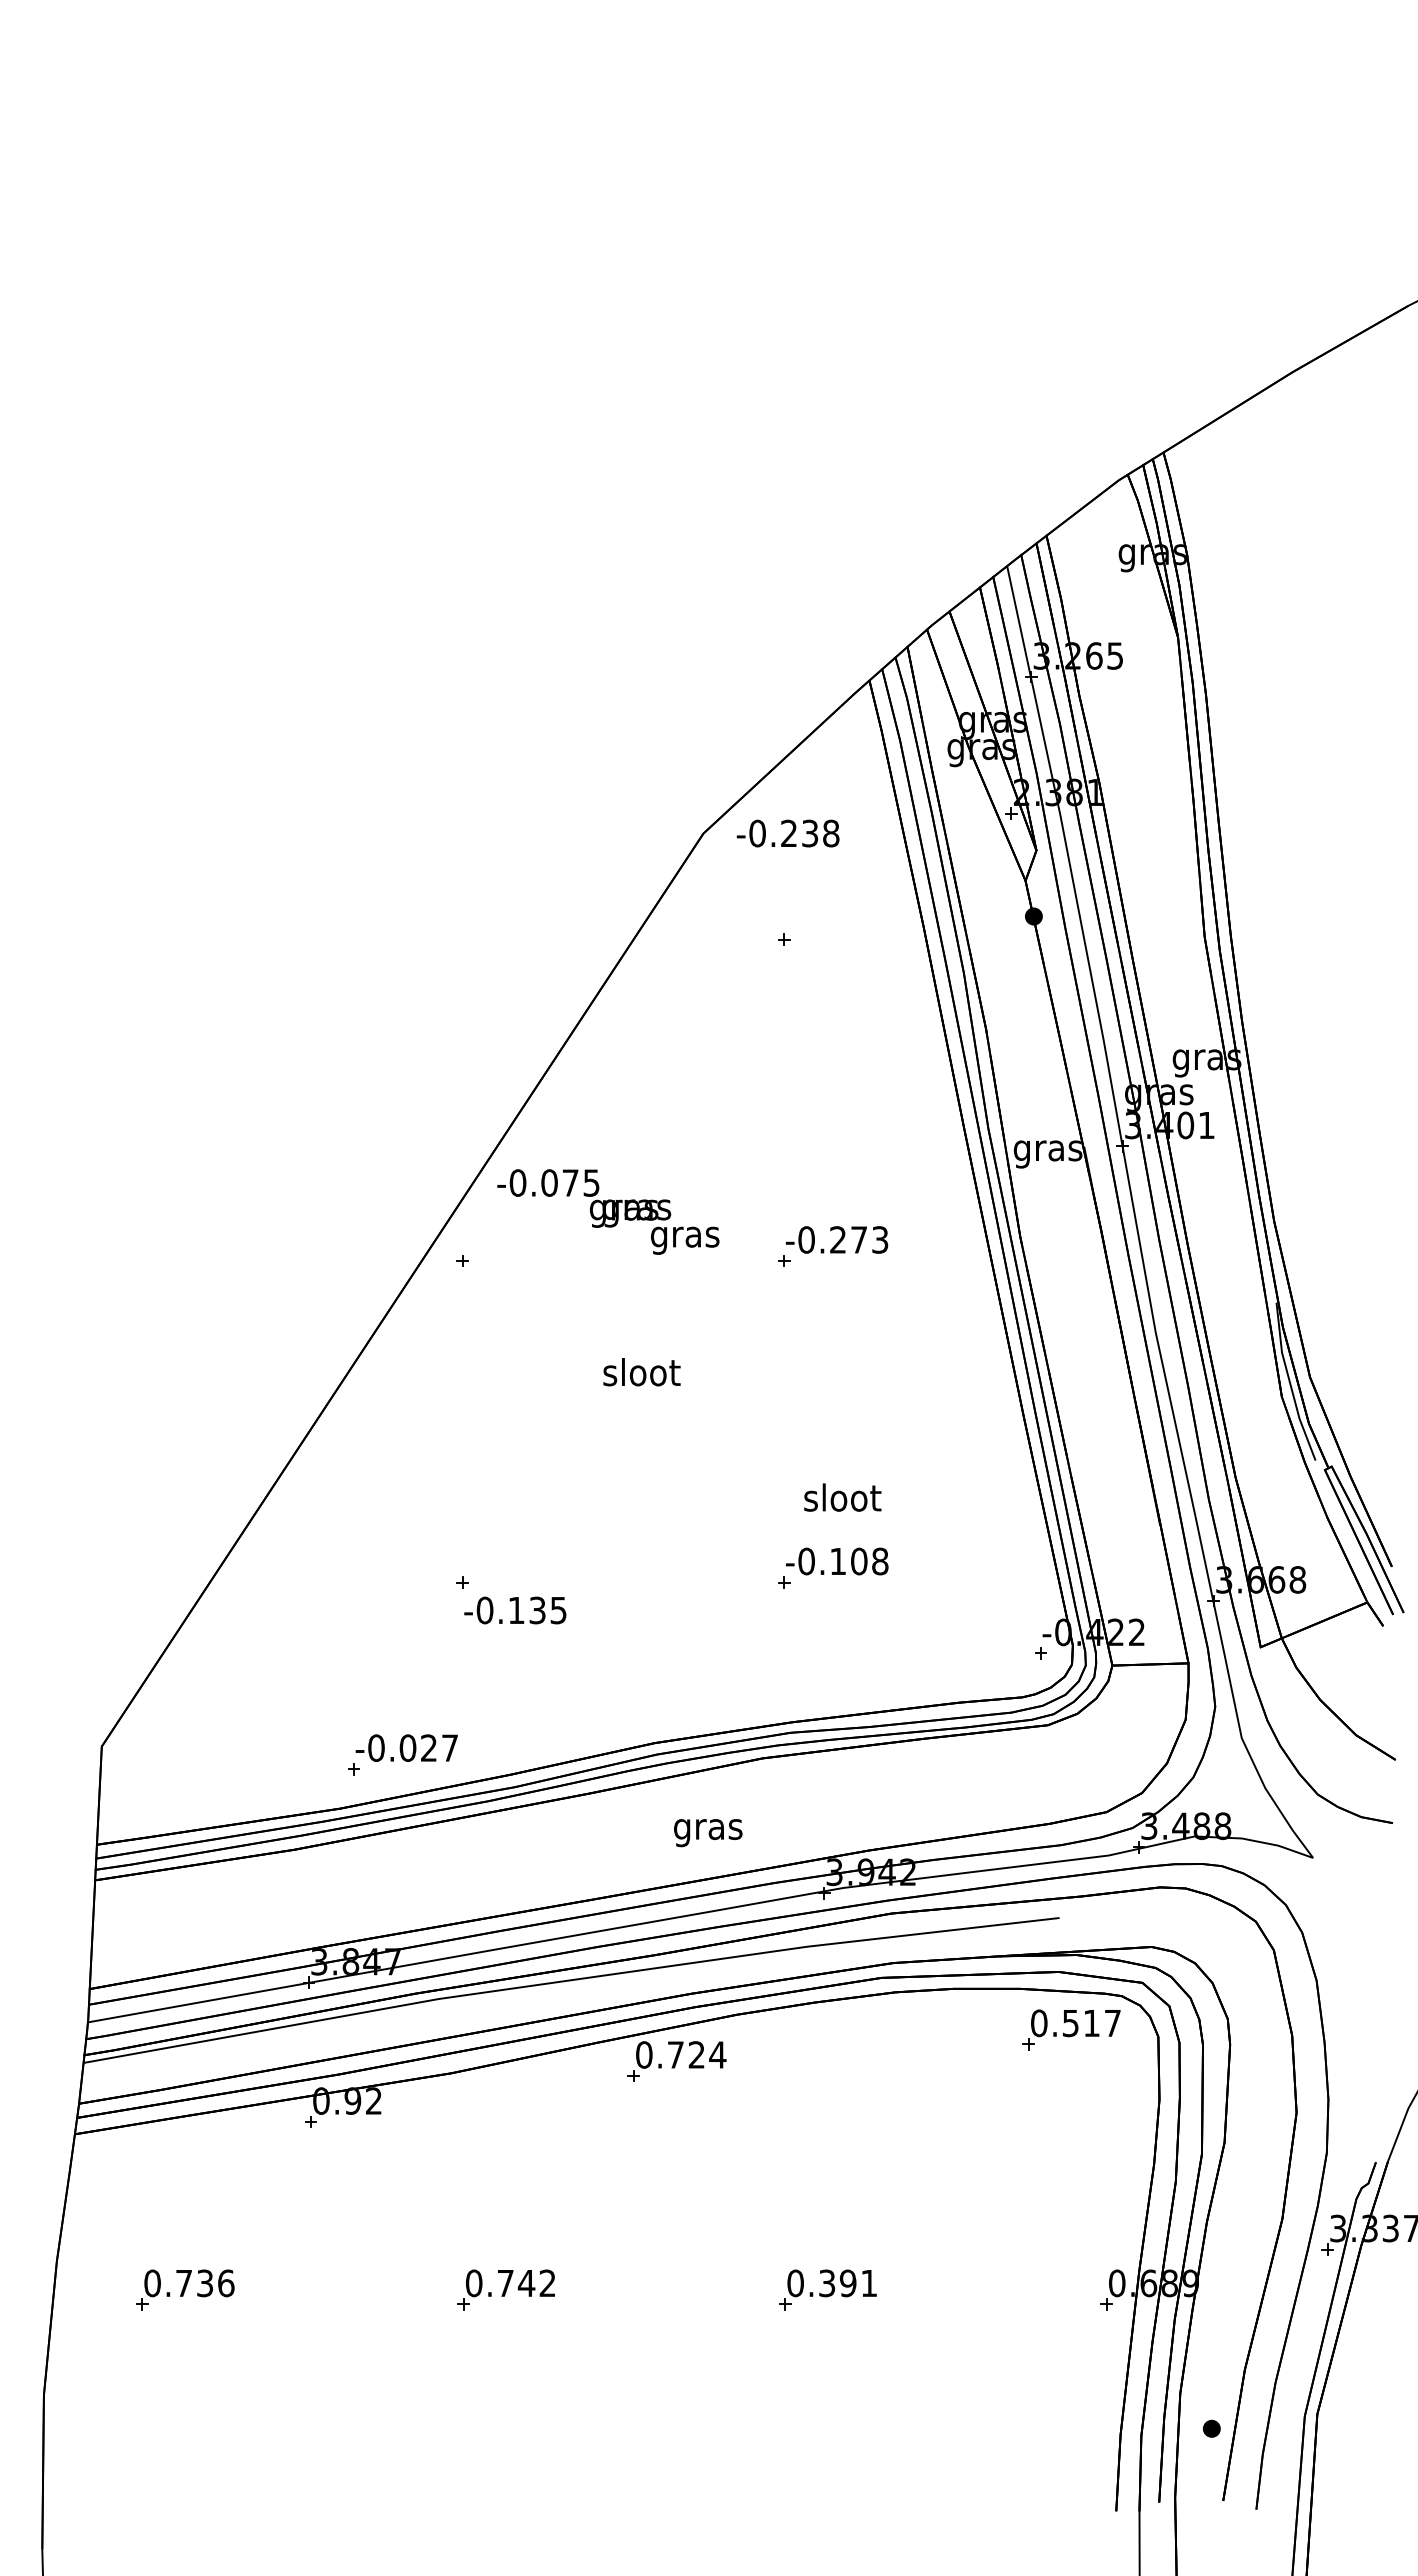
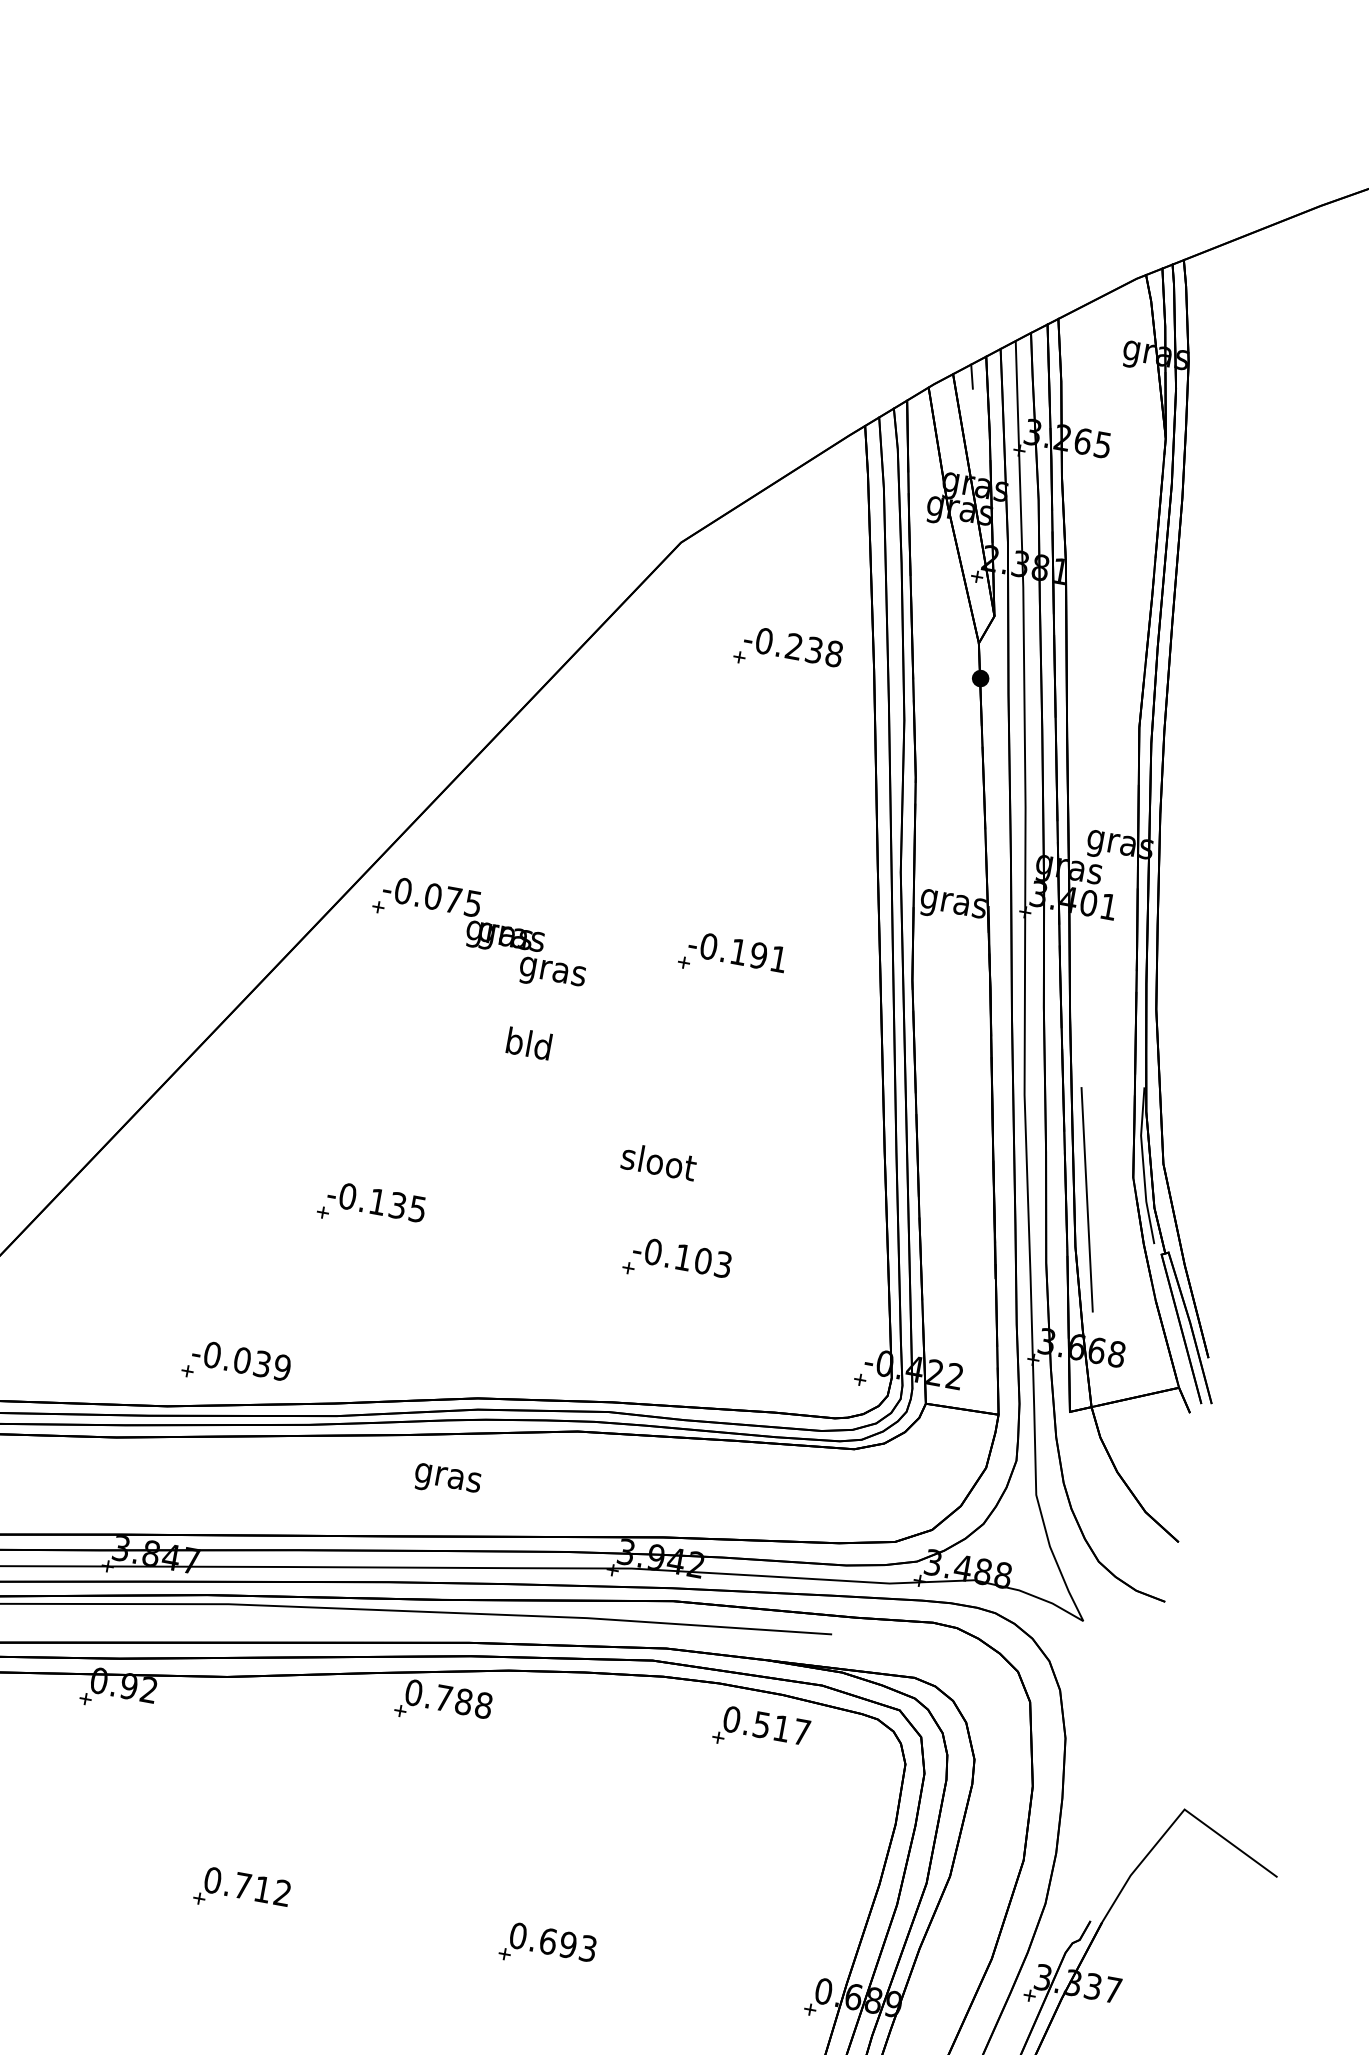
line: (969, 610) -> (972, 376), added
text: (787, 833) -> (792, 646), moved
text: (608, 1211) -> (484, 933), moved
text: (859, 1239) -> (759, 955), -0.273 -> -0.191
text: (641, 1372) -> (529, 1043), sloot -> bld
line: (1238, 1427) -> (1086, 1199), added
text: (842, 1497) -> (658, 1161), moved
text: (880, 1561) -> (723, 1264), -0.108 -> -0.103
text: (515, 1610) -> (376, 1201), moved
text: (439, 1747) -> (272, 1365), -0.027 -> -0.039
text: (708, 1833) -> (447, 1481), moved
part: (1071, 2029) -> (761, 1731), moved
text: (707, 2054) -> (474, 1703), 0.724 -> 0.788
text: (526, 2283) -> (262, 1889), 0.742 -> 0.712
text: (848, 2283) -> (568, 1945), 0.391 -> 0.693

